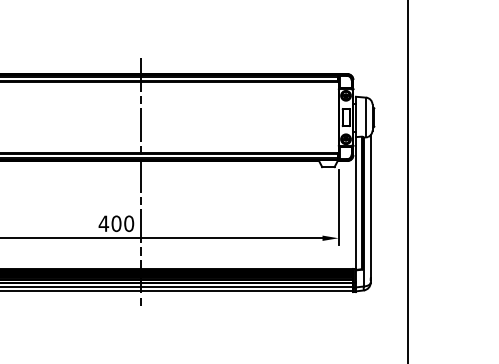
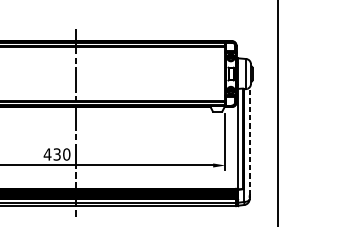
line: (370, 205) -> (249, 140), solid -> dashed
text: (116, 223) -> (57, 154), 400 -> 430

